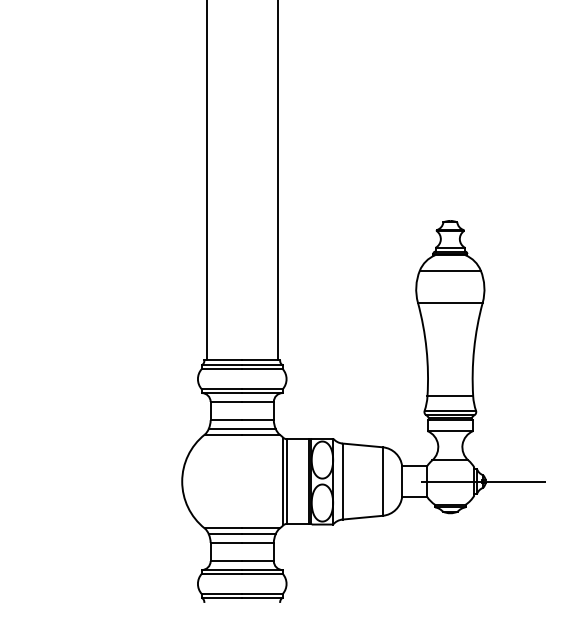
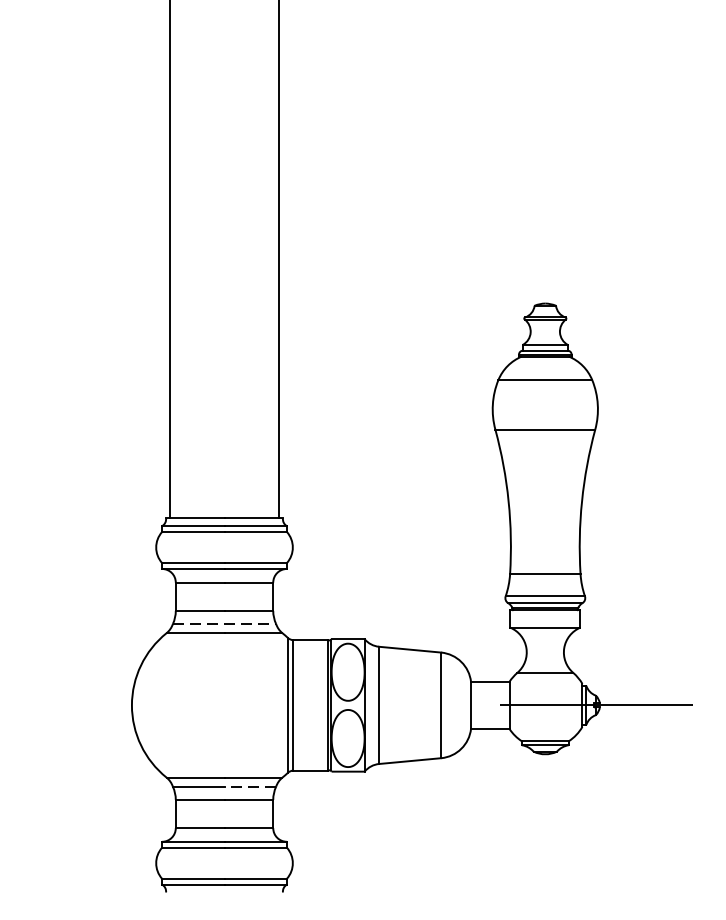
line: (242, 428) -> (224, 623), solid -> dashed
line: (259, 534) -> (251, 787), solid -> dashed

